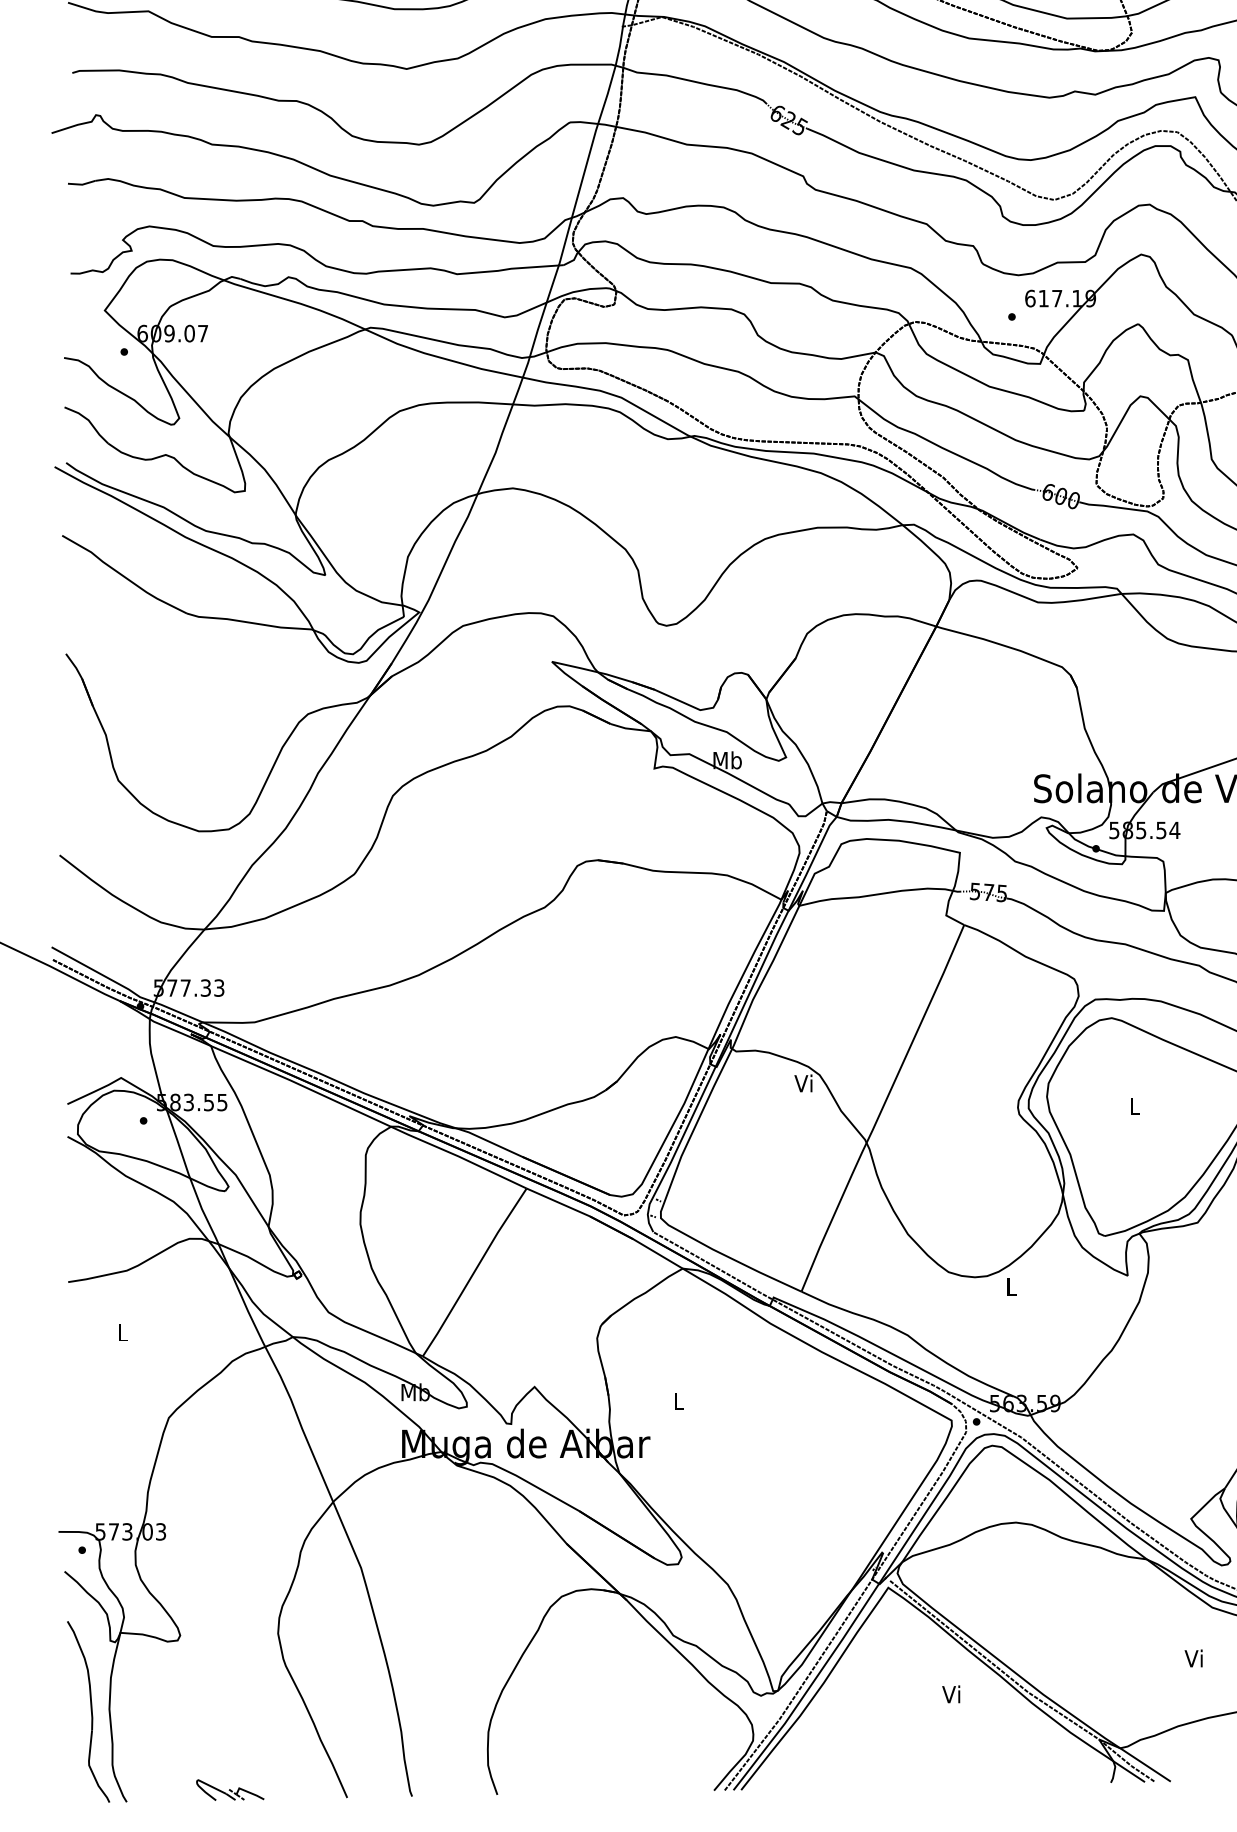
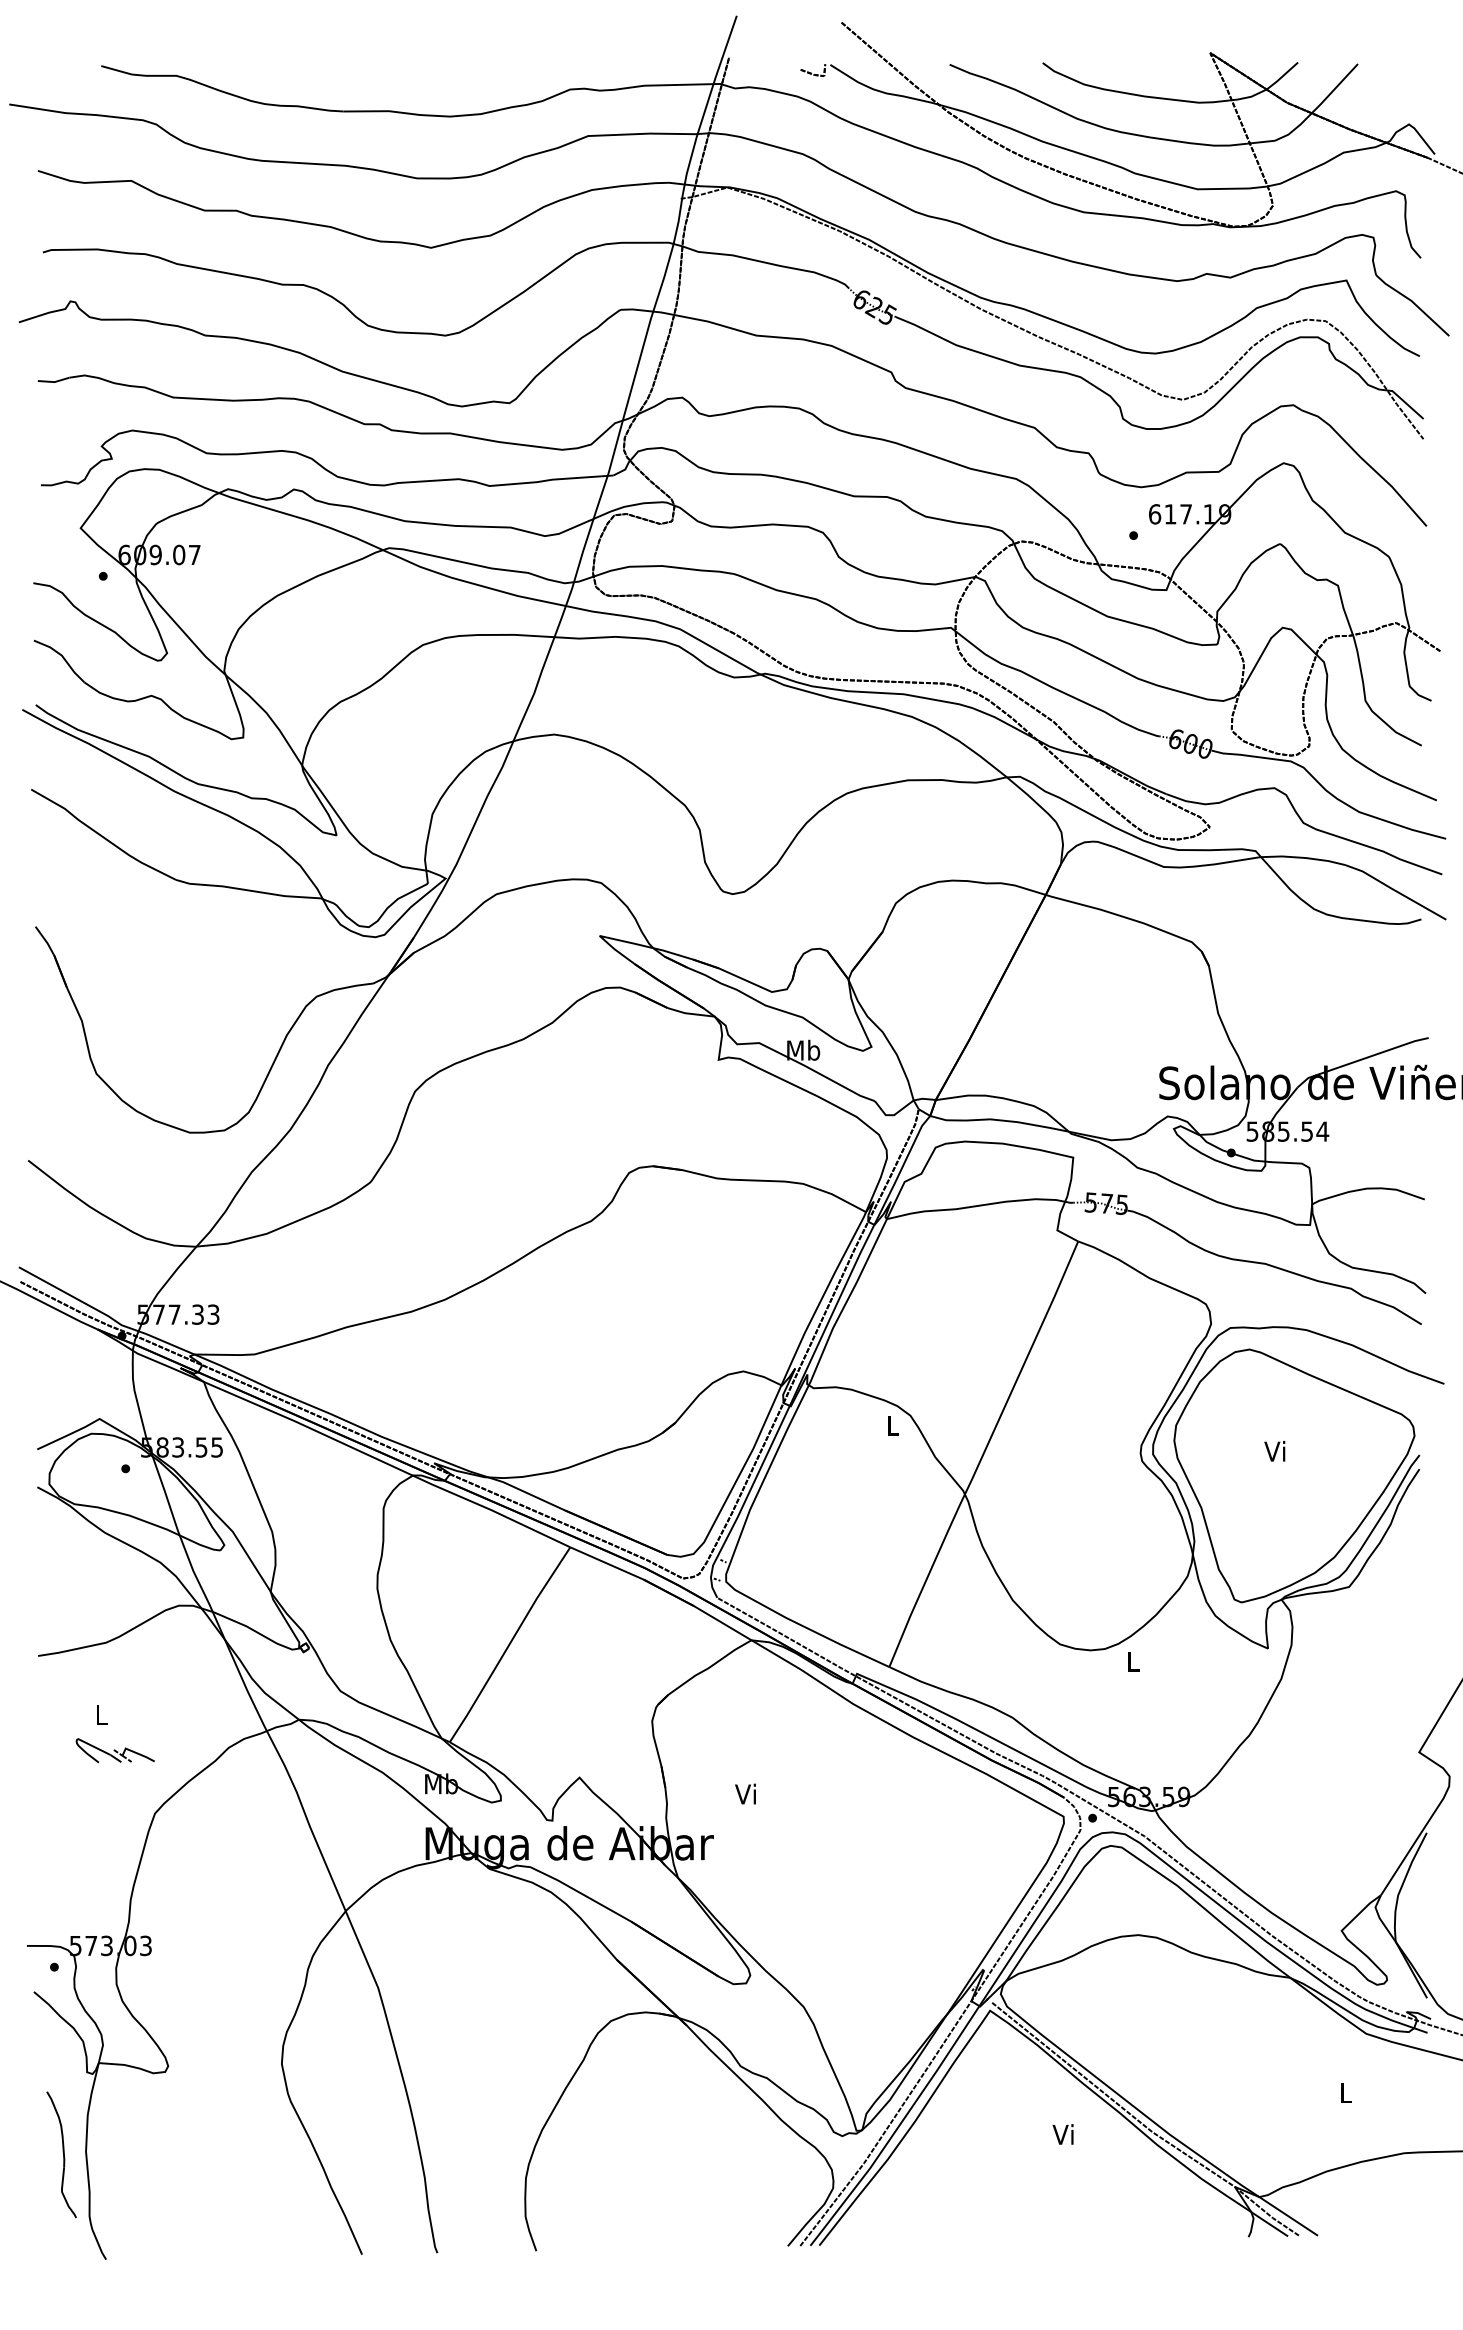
text: (803, 1082) -> (891, 1424), Vi -> L
text: (1133, 1105) -> (1274, 1451), L -> Vi
text: (677, 1400) -> (745, 1793), L -> Vi
text: (1193, 1658) -> (1344, 2092), Vi -> L
part: (88, 1711) -> (61, 2154), size x0.6
part: (229, 1790) -> (114, 1750), moved

